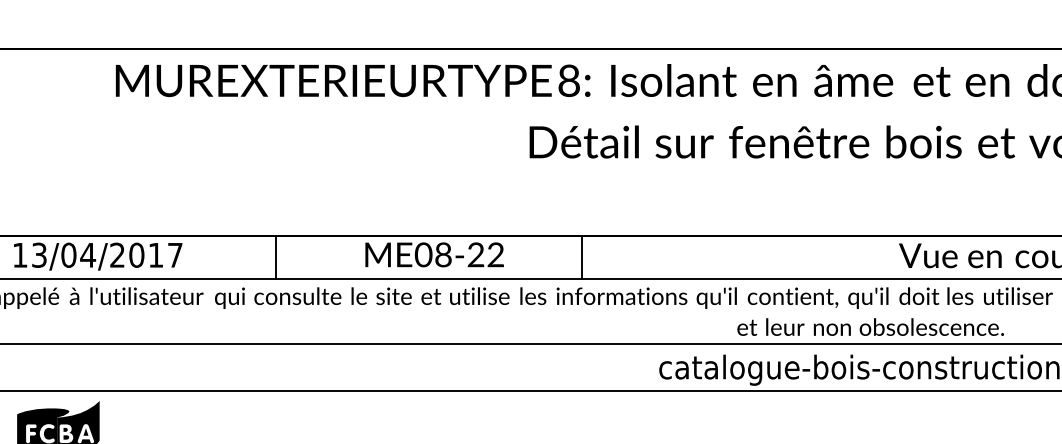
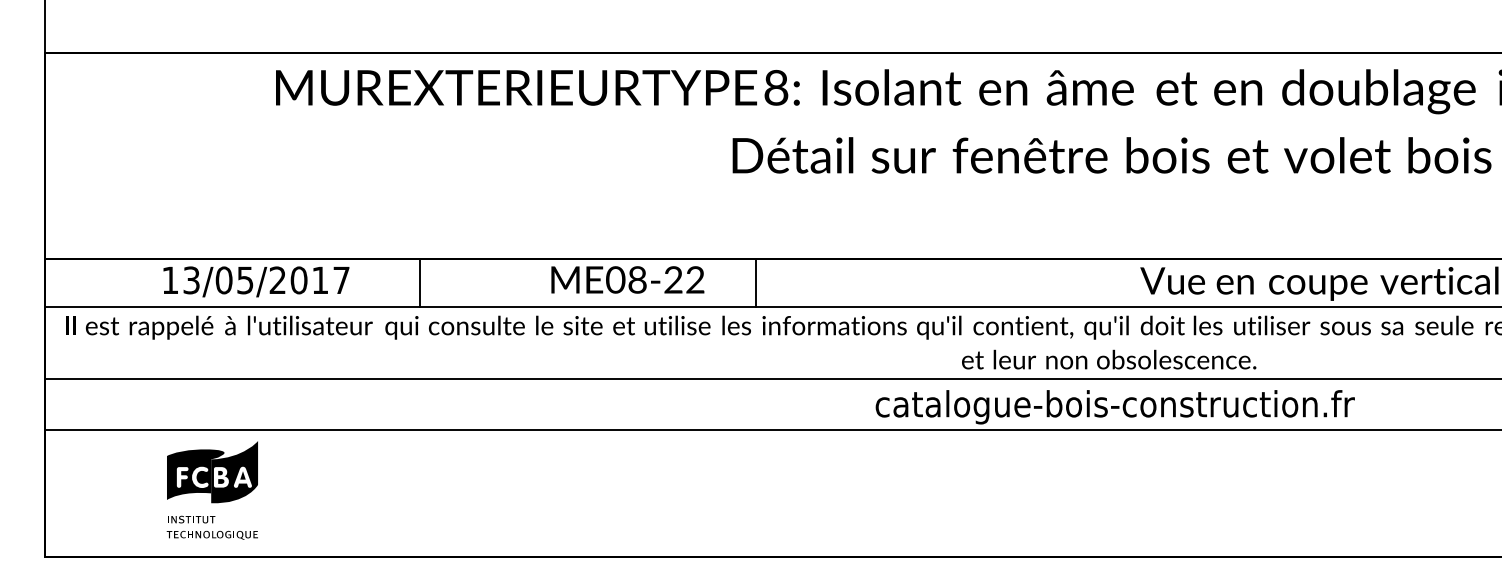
text: (88, 255) -> (245, 280), 13/04/2017 -> 13/05/2017
line: (275, 258) -> (420, 283), moved
line: (582, 258) -> (756, 283), moved

